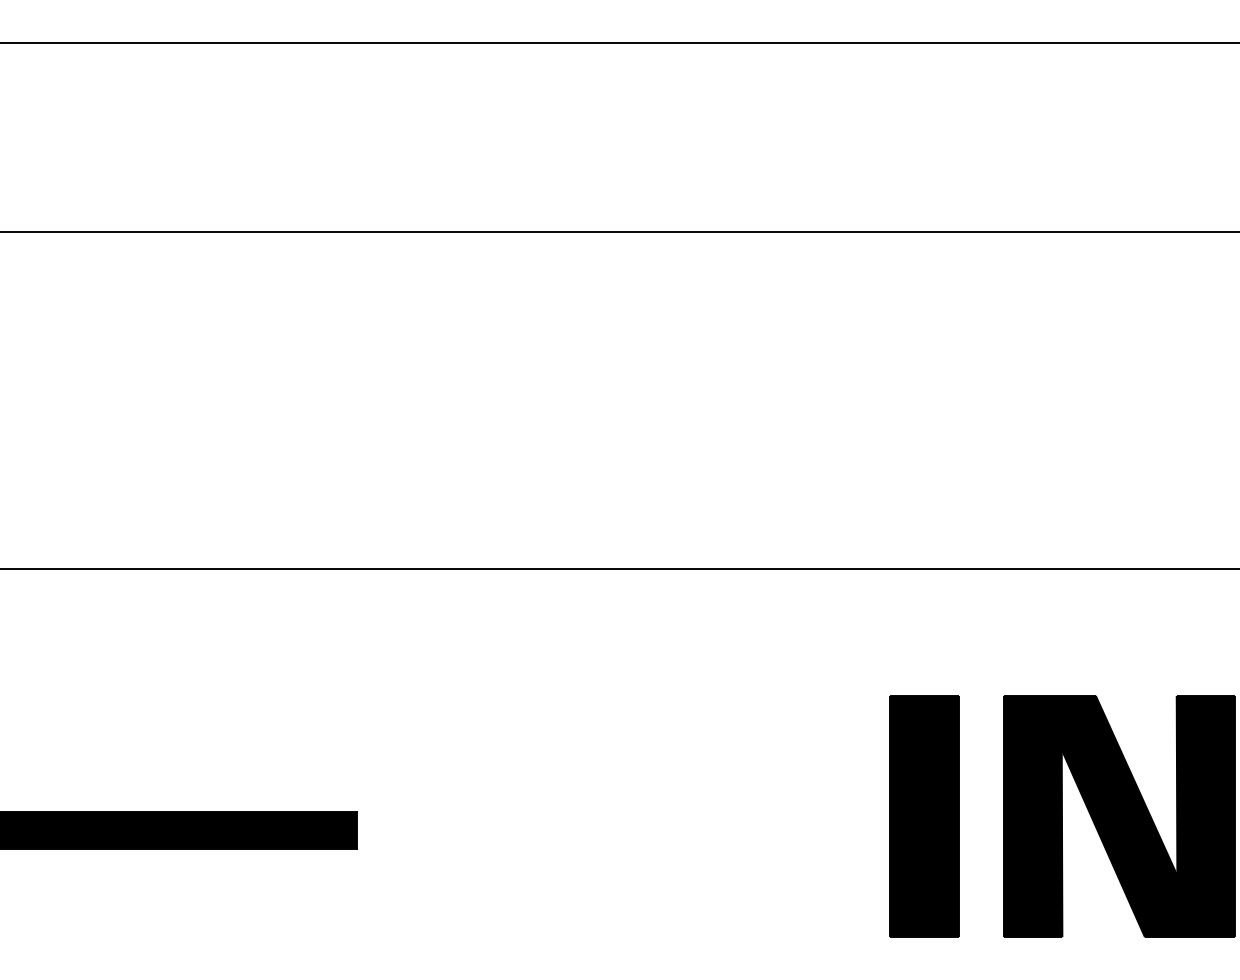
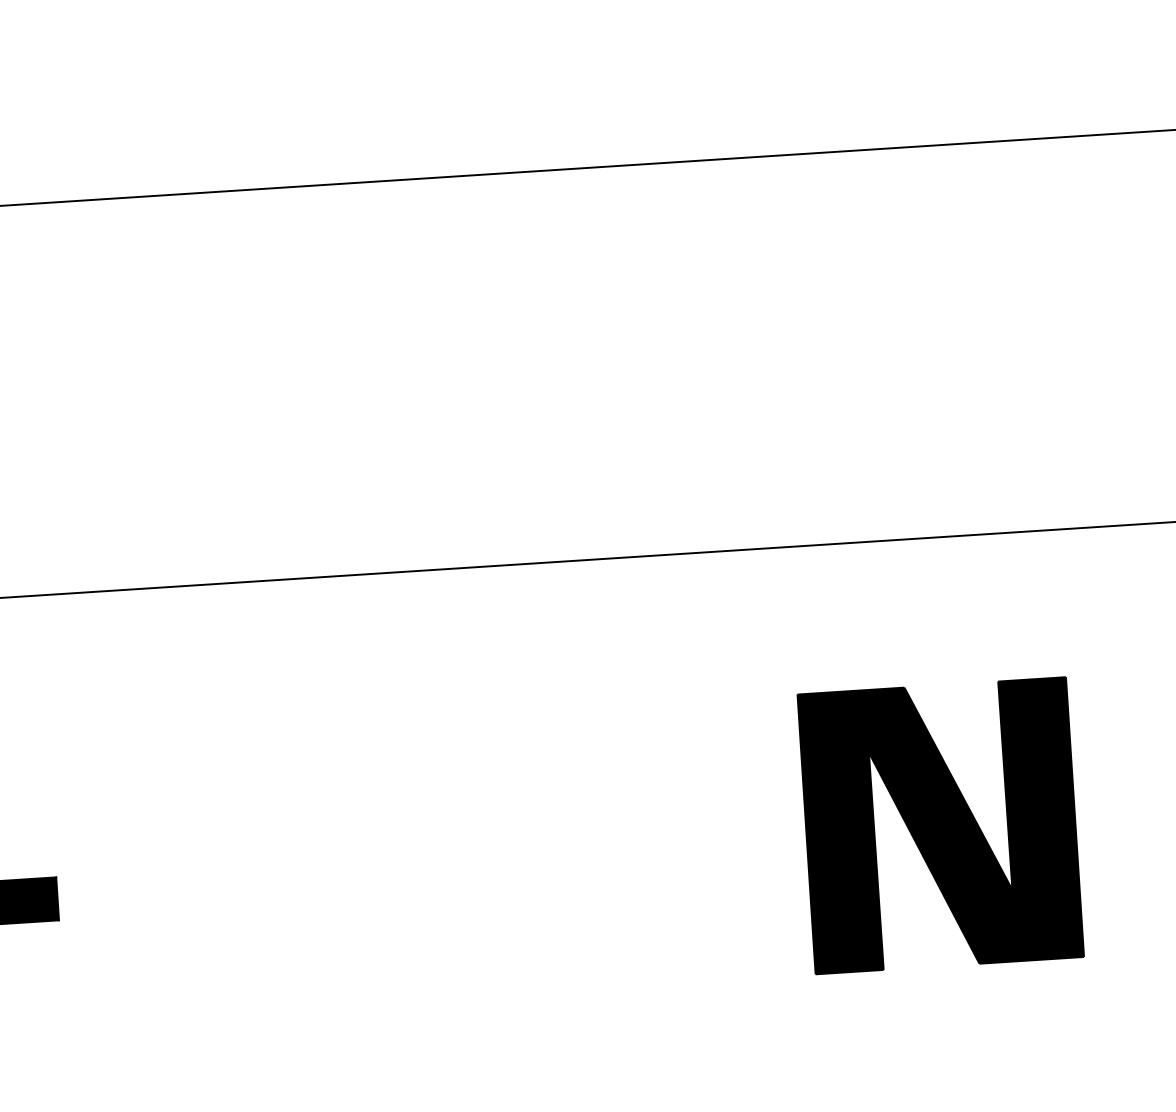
part: (924, 816) -> (714, 840), removed

